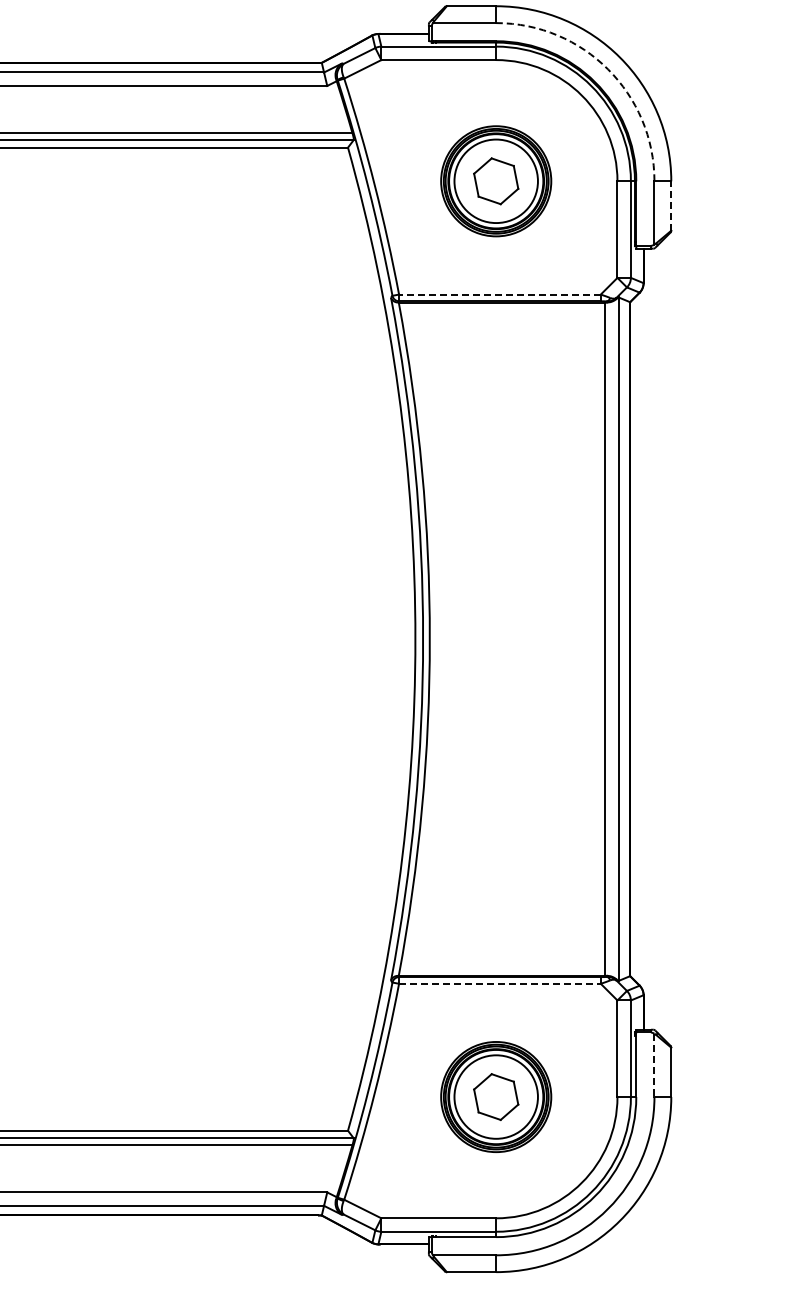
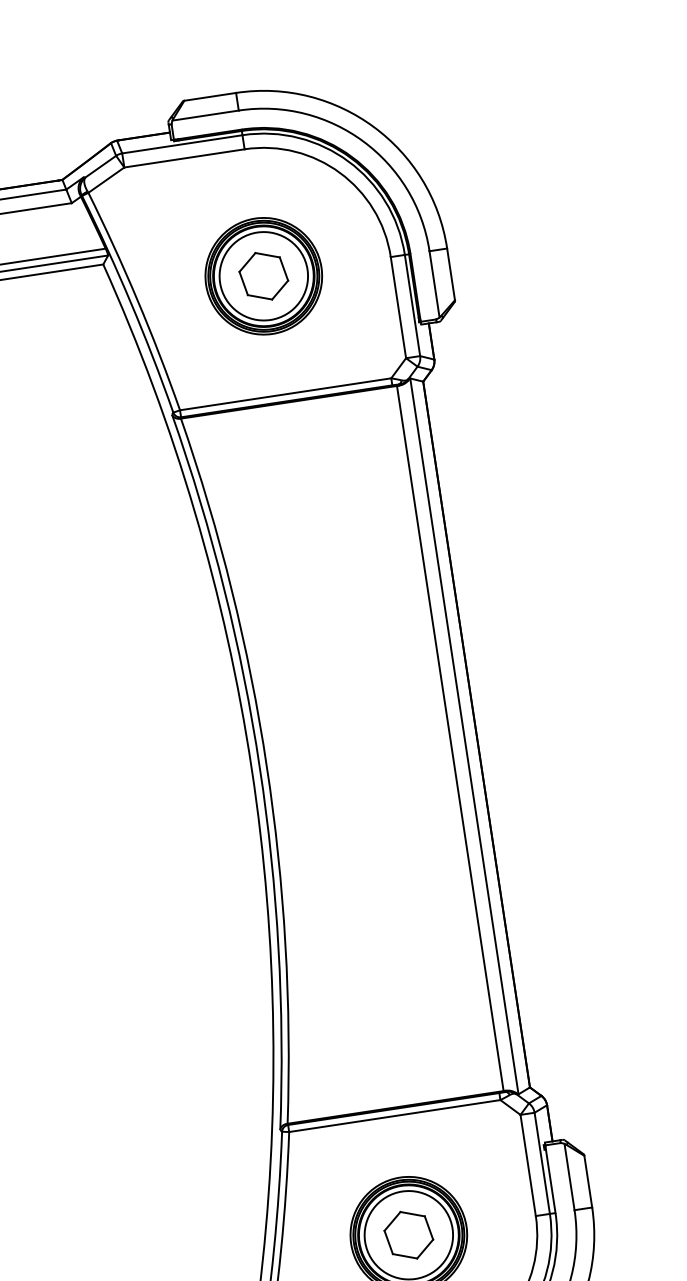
arc: (608, 69) -> (363, 141), dashed -> solid
line: (671, 206) -> (451, 274), dashed -> solid
line: (499, 294) -> (285, 394), dashed -> solid
line: (499, 983) -> (394, 1115), dashed -> solid
line: (654, 1065) -> (569, 1177), dashed -> solid

